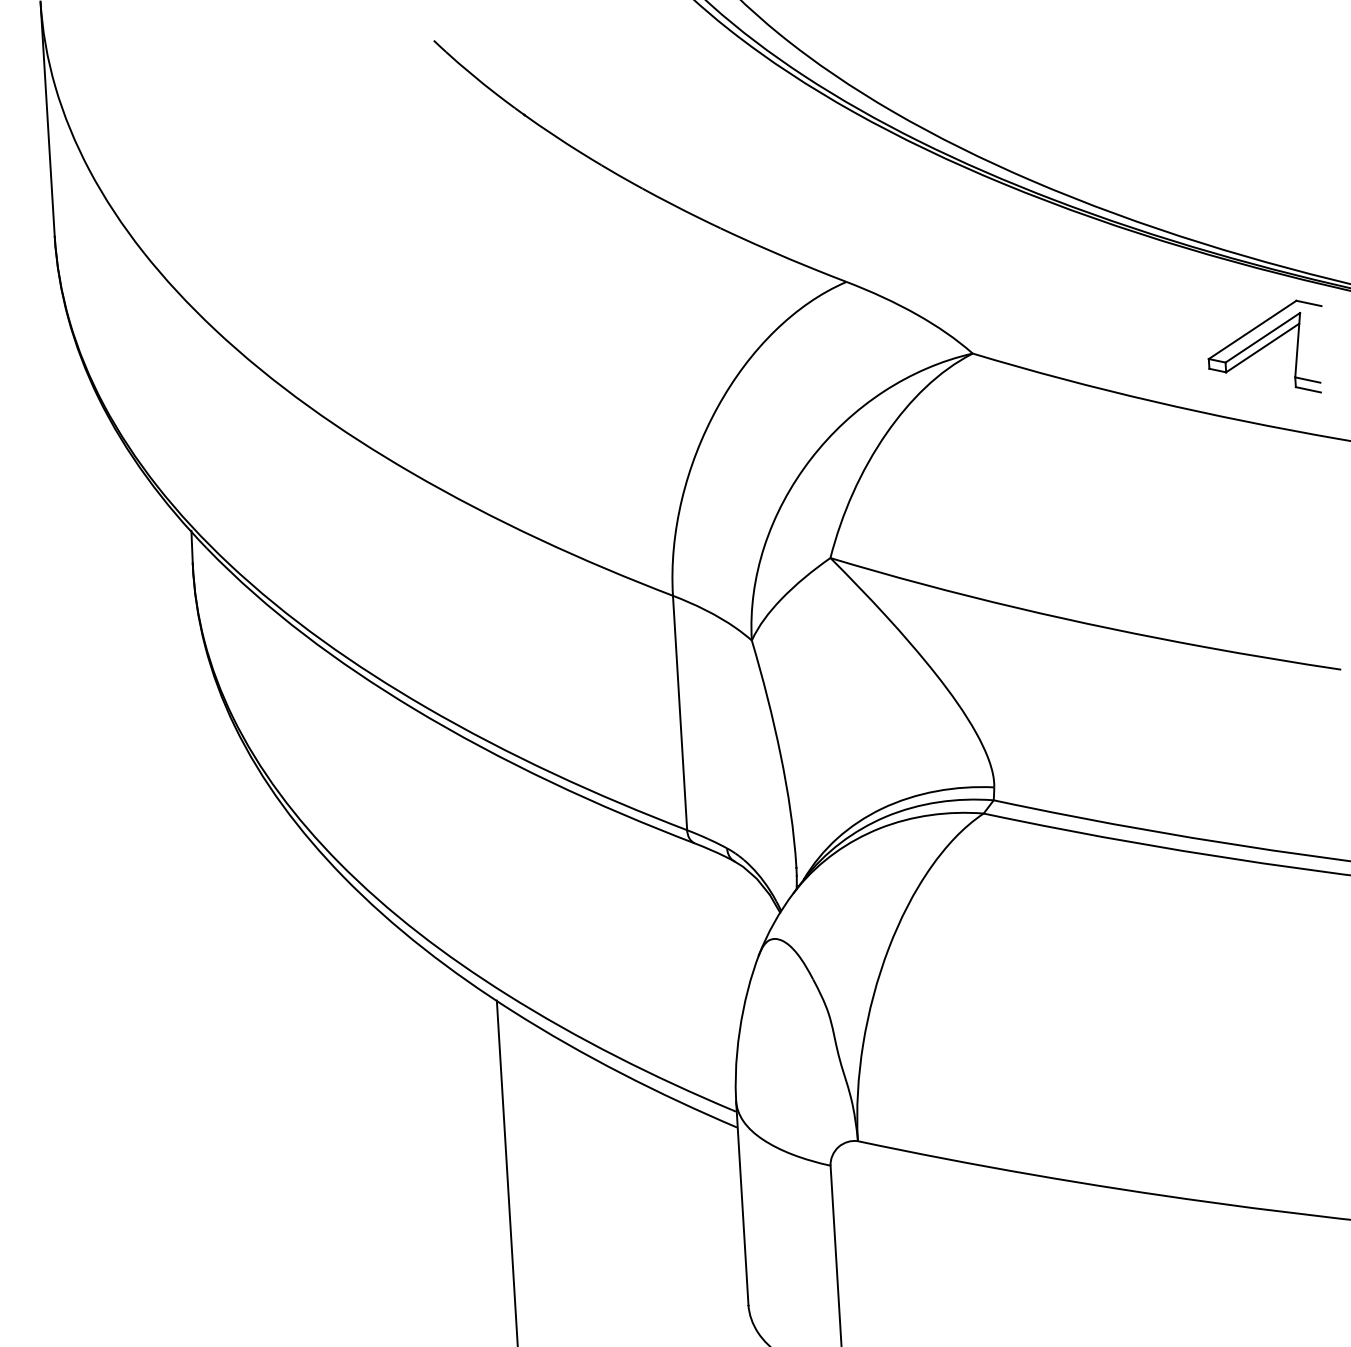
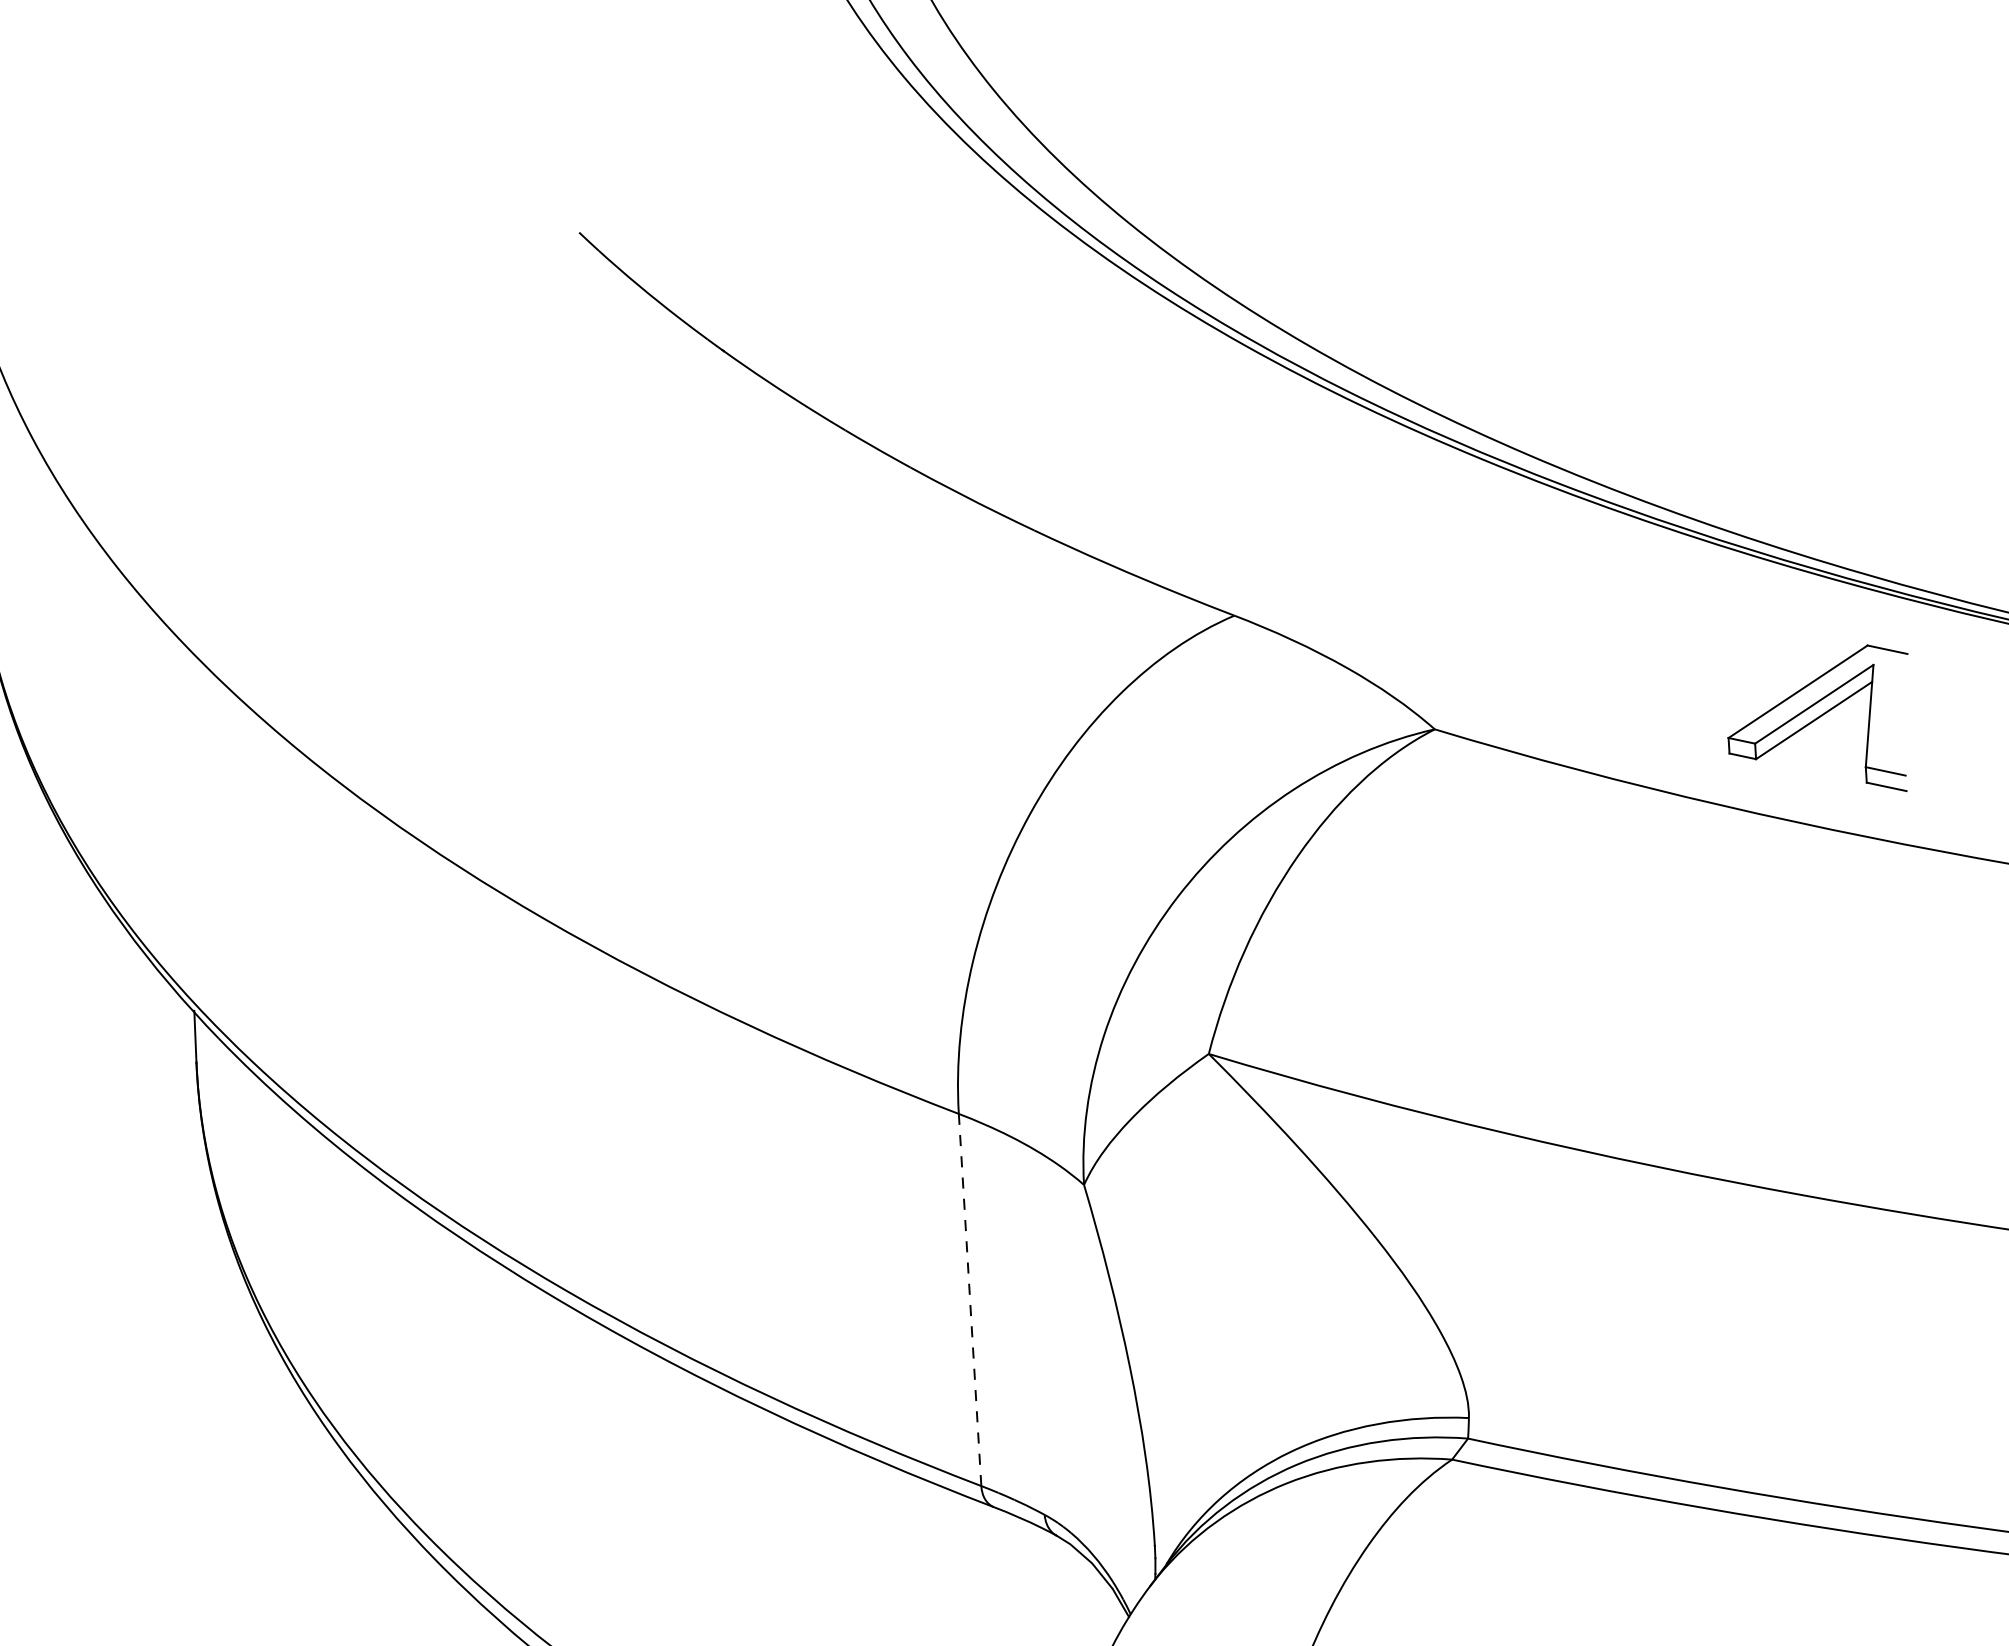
part: (1264, 346) -> (1816, 718), moved
line: (680, 712) -> (970, 1299), solid -> dashed

